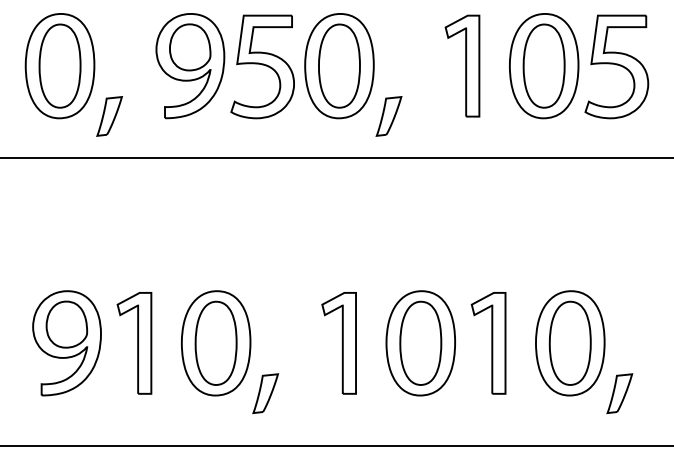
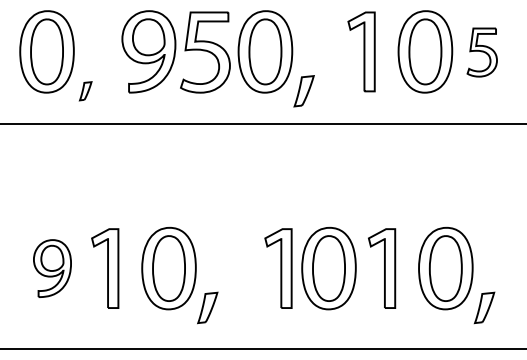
part: (616, 66) -> (481, 52), size x0.6
part: (109, 116) -> (85, 91), size x0.6
part: (66, 343) -> (52, 268), size x0.7
part: (338, 343) -> (277, 268), moved

